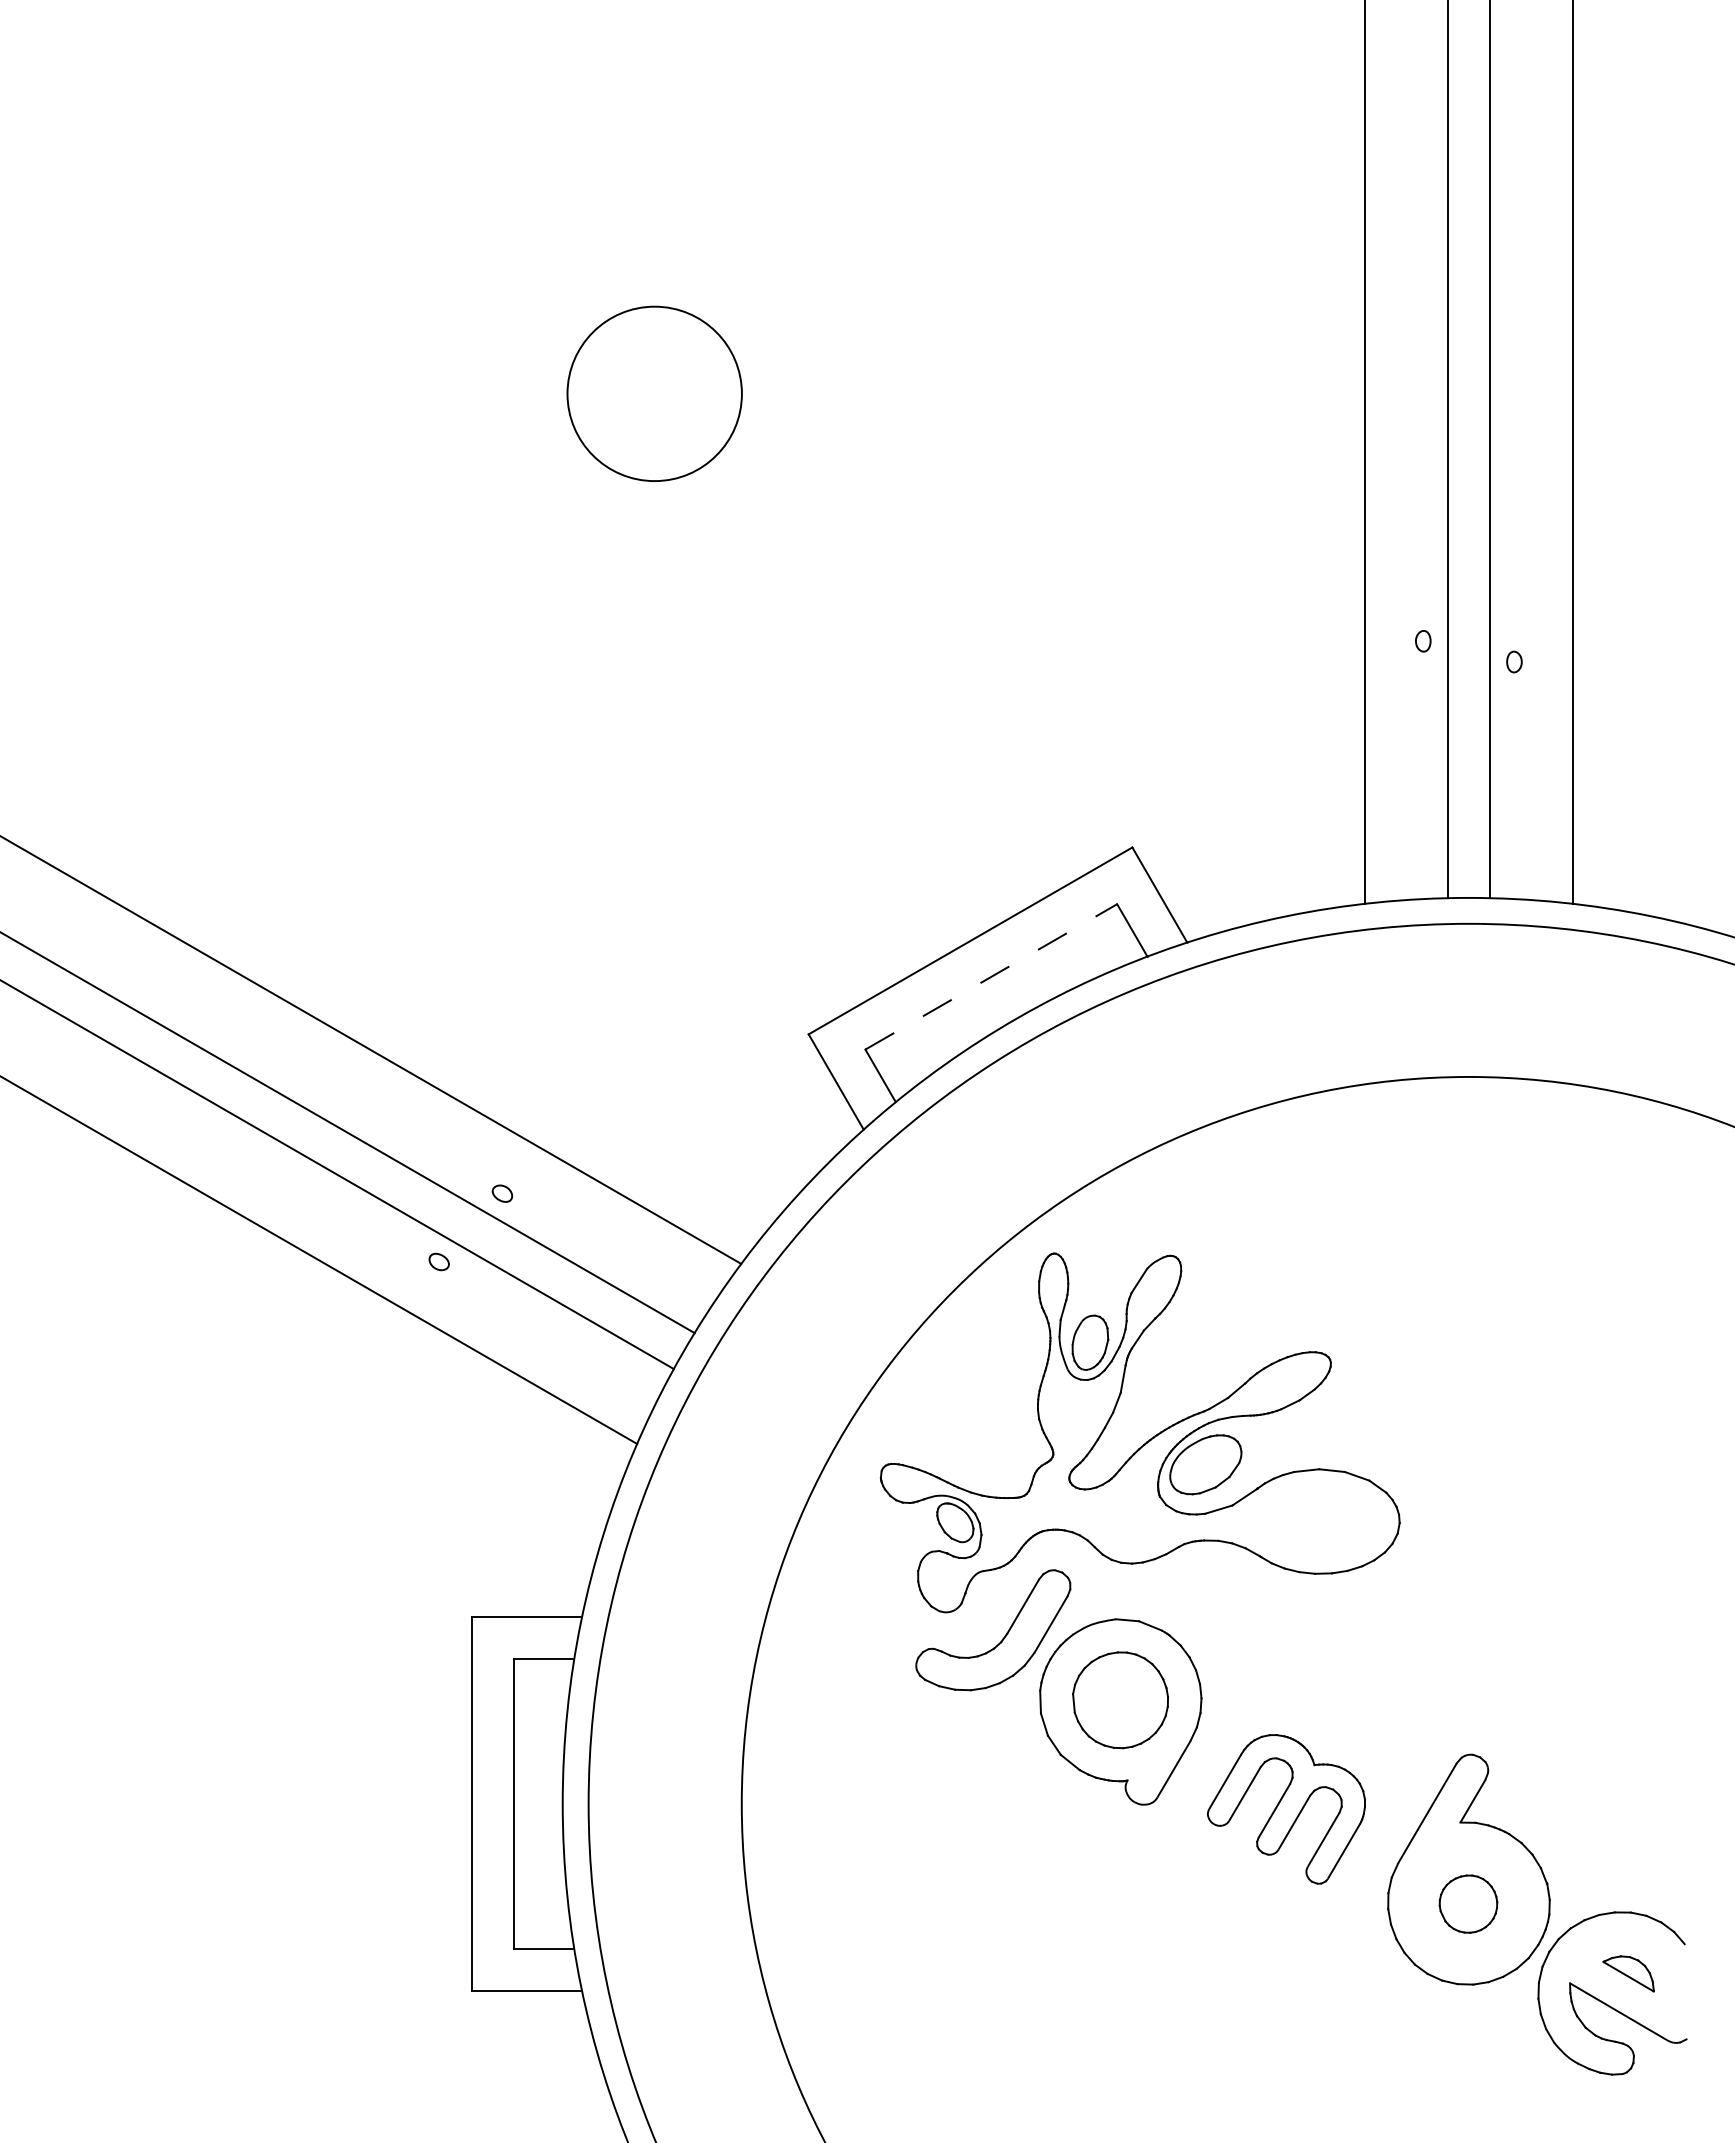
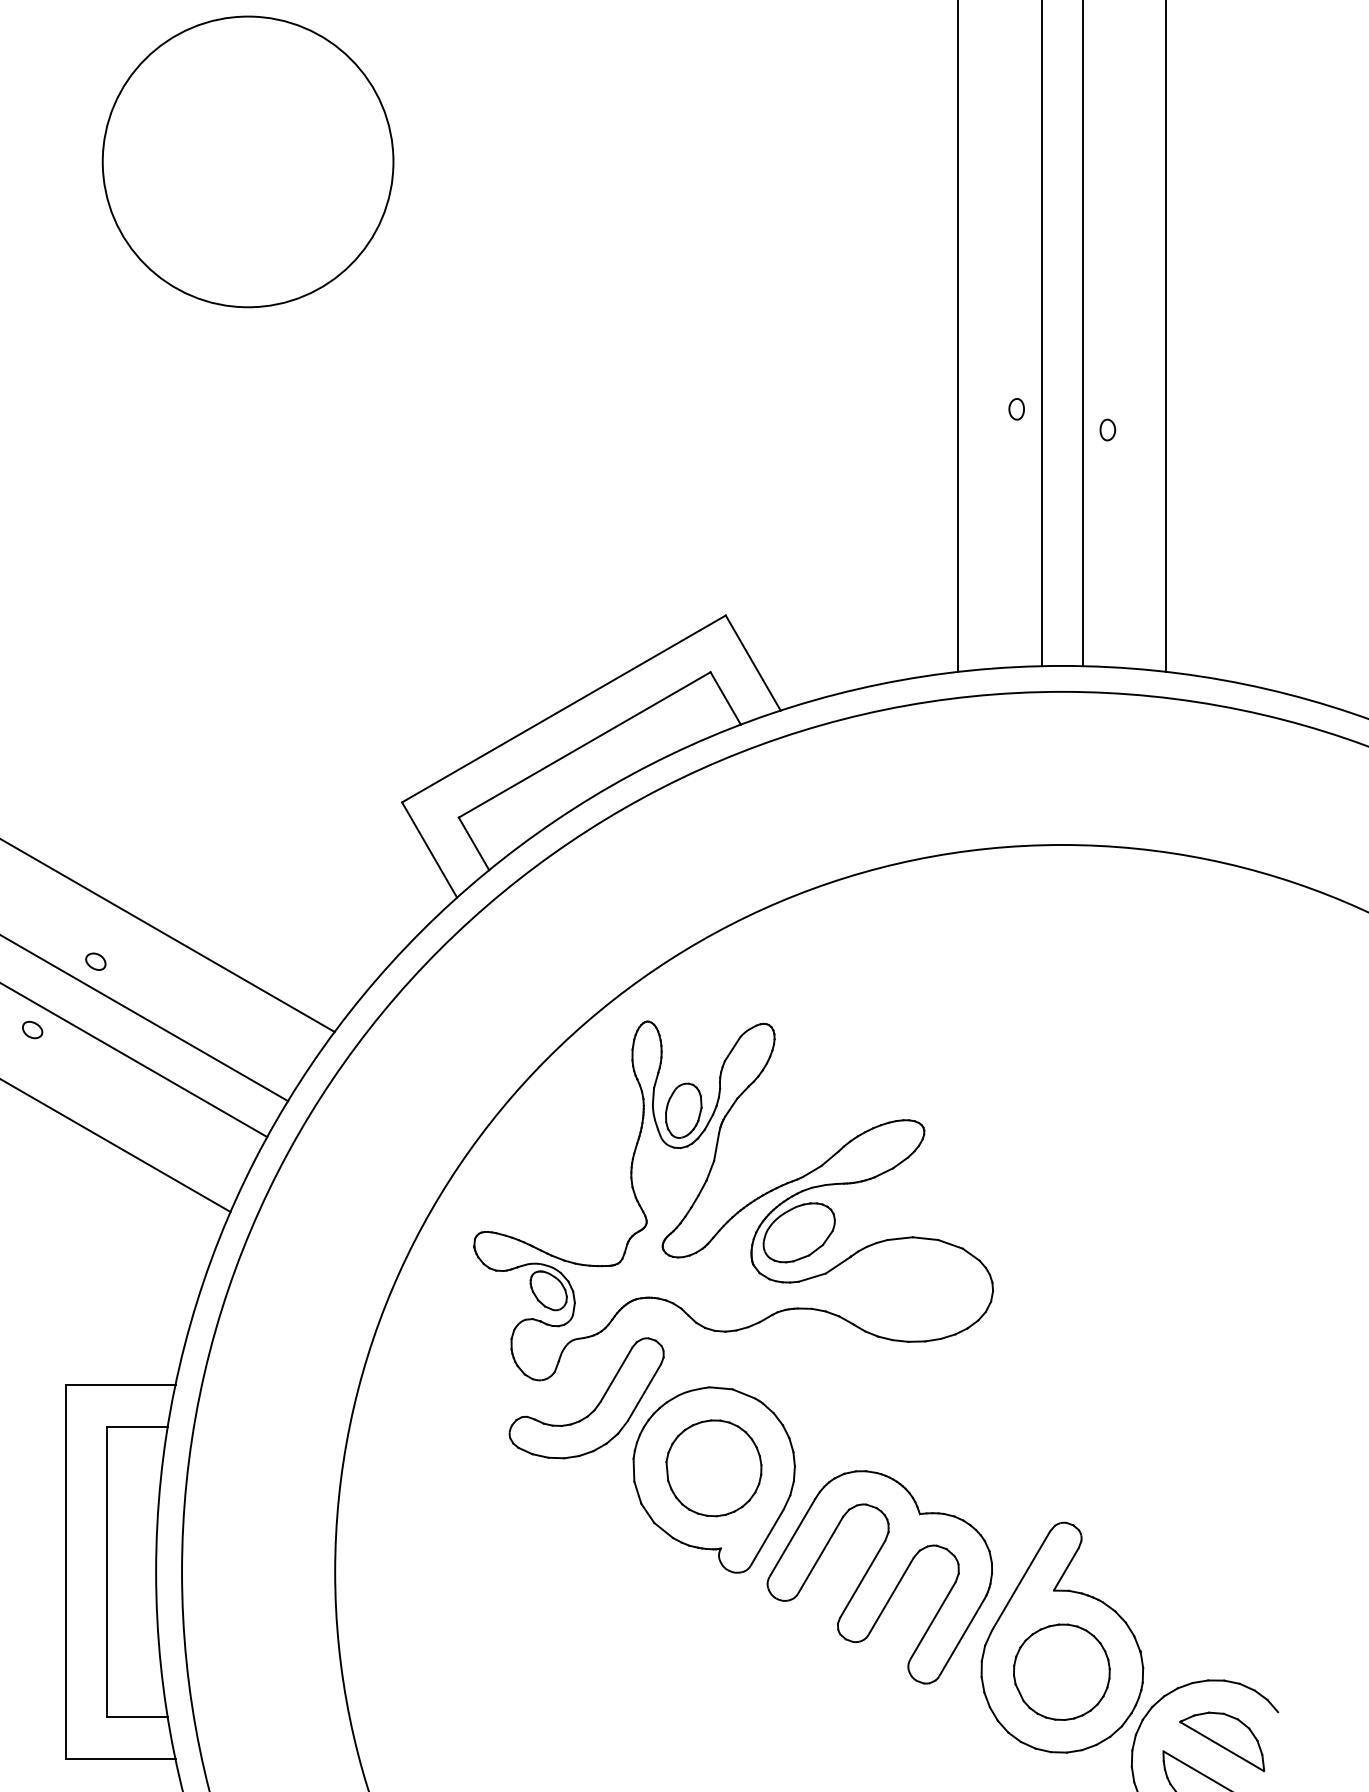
circle: (654, 393) -> (247, 161), size x1.67
line: (991, 976) -> (584, 744), dashed -> solid
part: (1286, 1809) -> (879, 1577), size x1.43
part: (1468, 1903) -> (1061, 1671), size x1.67
part: (1628, 1973) -> (1221, 1741), size x1.67

